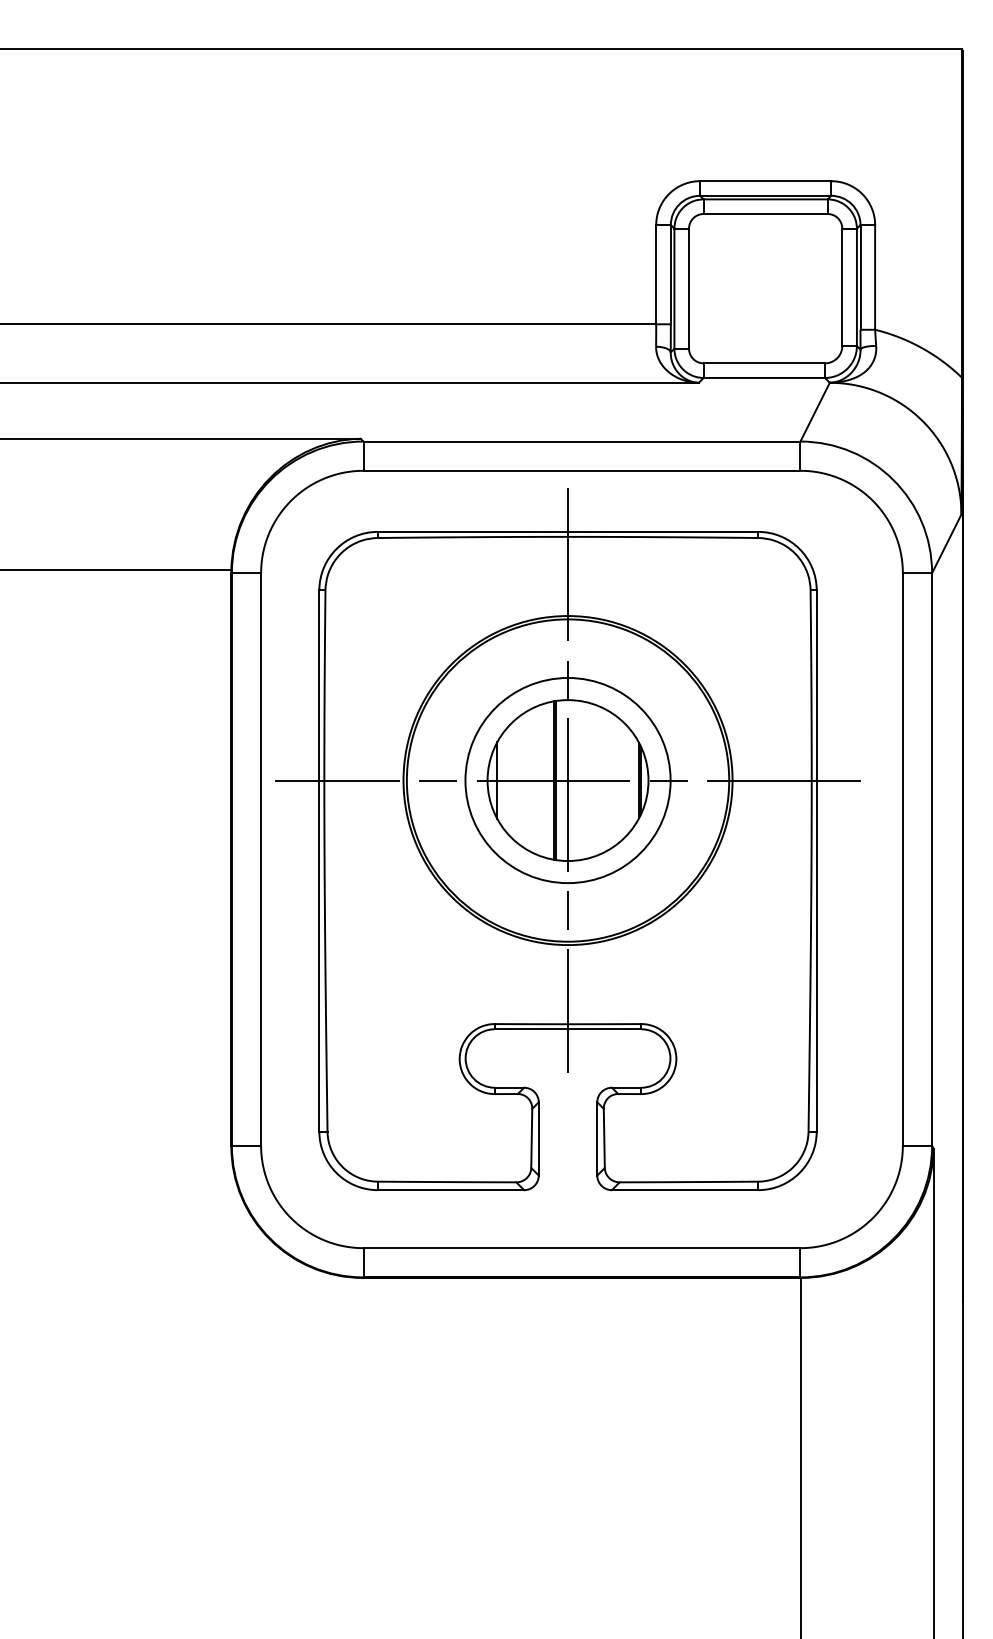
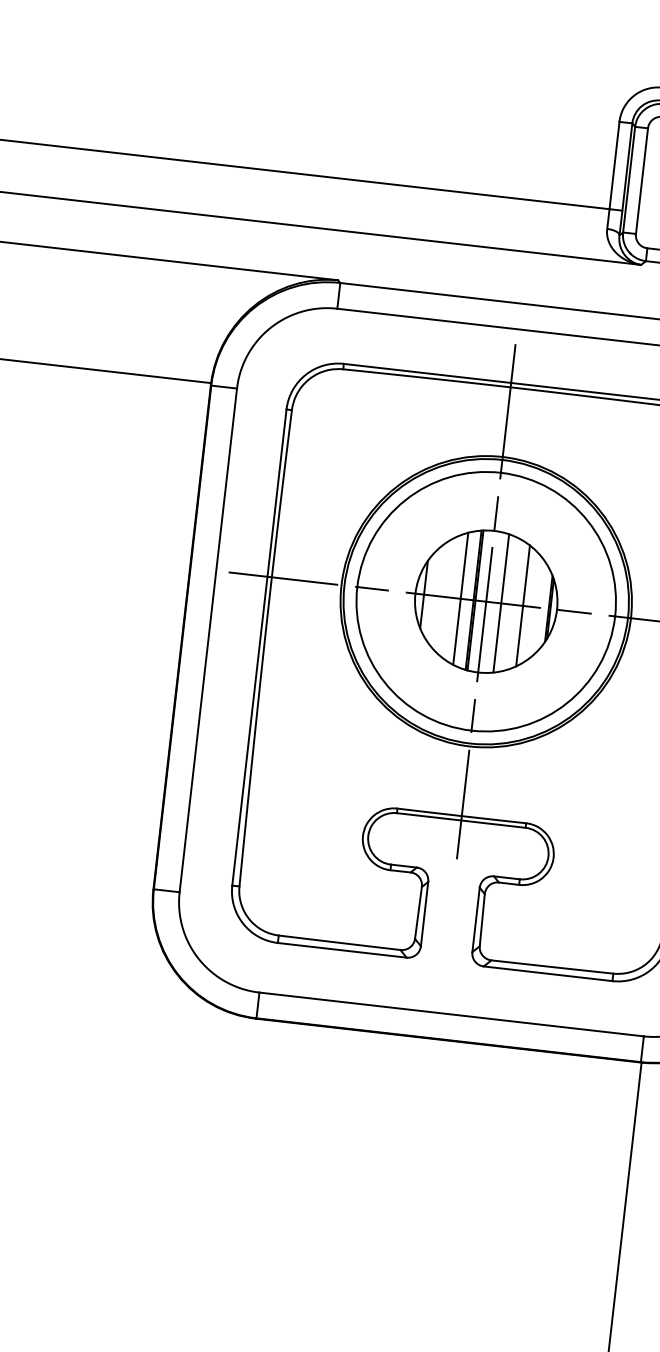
line: (539, 780) -> (461, 598), added
circle: (567, 780) -> (485, 601), size x1.43
line: (585, 780) -> (501, 603), added
line: (609, 780) -> (522, 605), added

